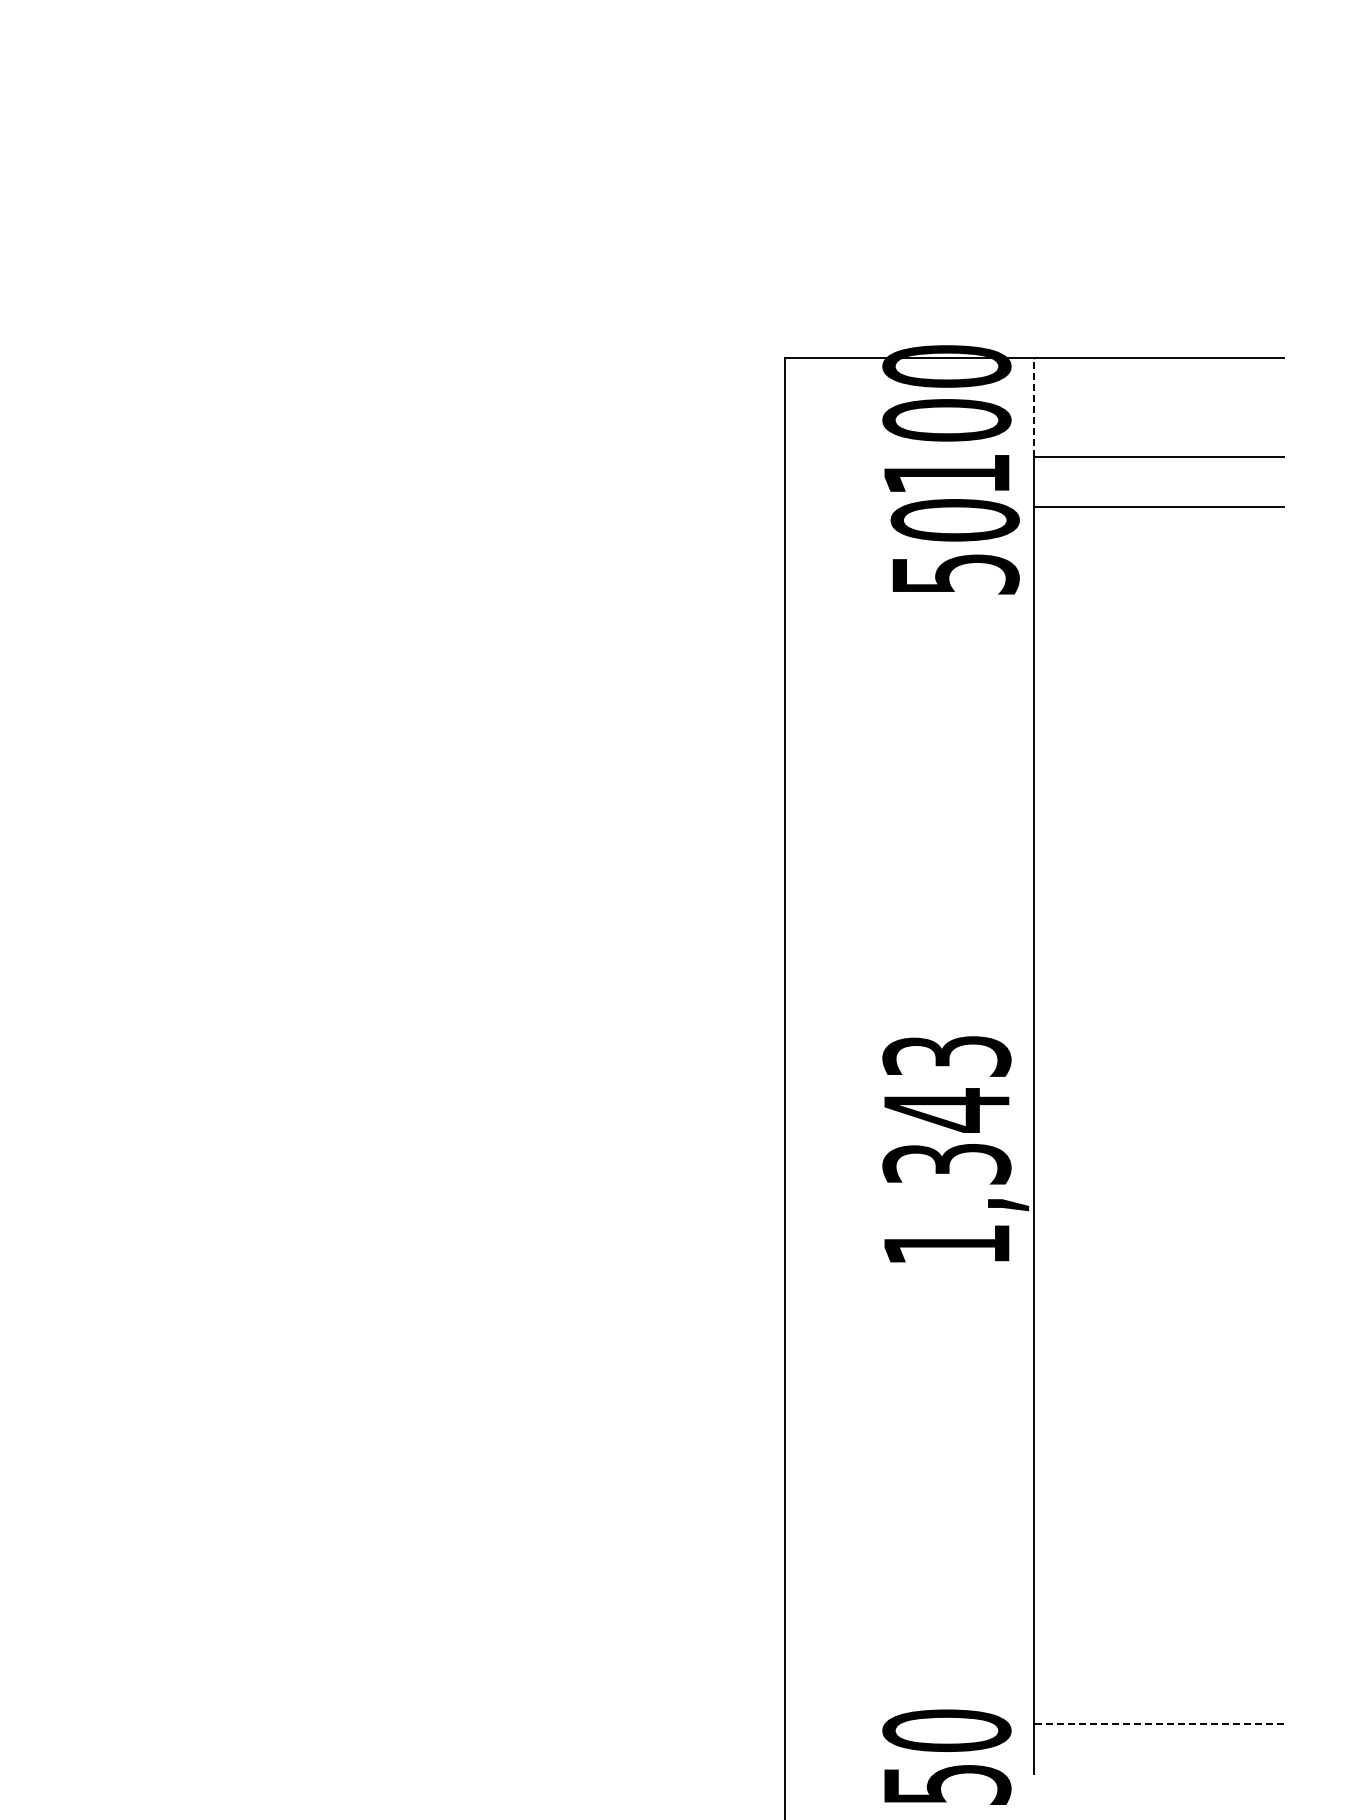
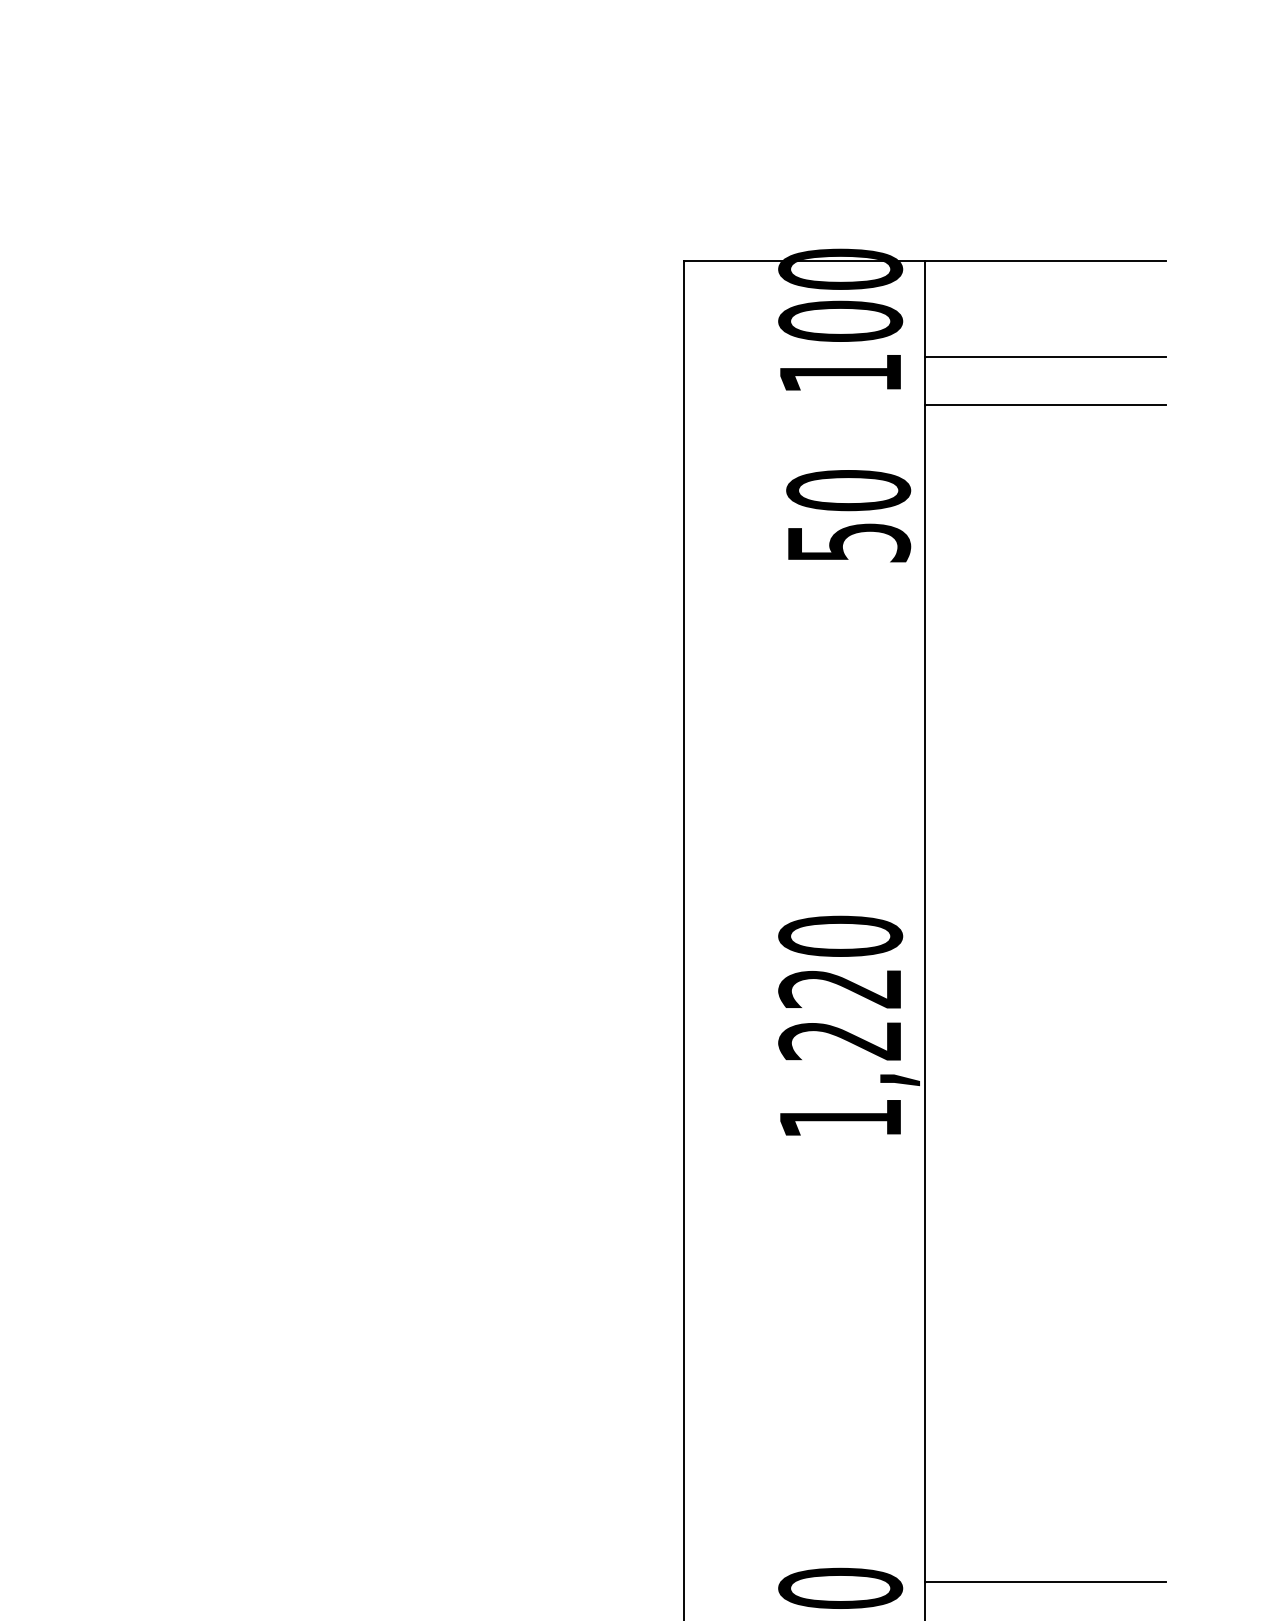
line: (1034, 407) -> (925, 308), dashed -> solid
text: (954, 546) -> (847, 515), moved
text: (946, 1109) -> (840, 987), 1,343 -> 1,220
line: (1158, 1724) -> (1045, 1582), dashed -> solid

